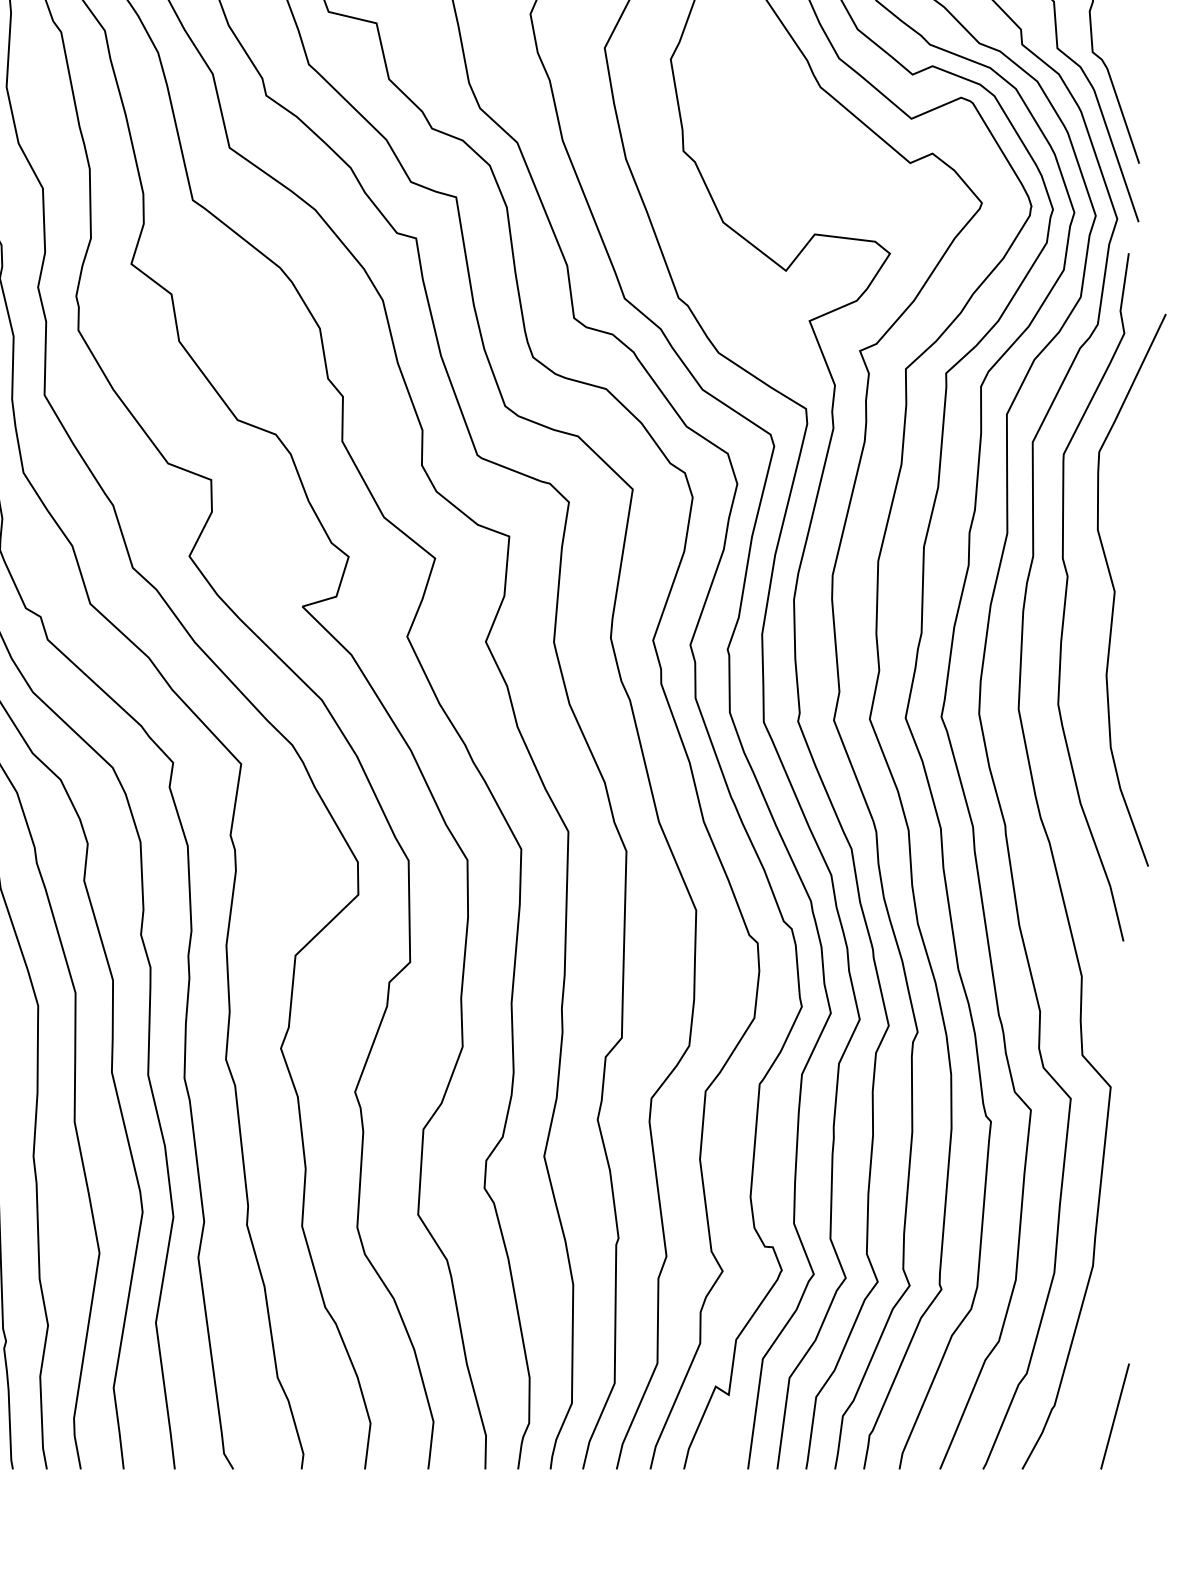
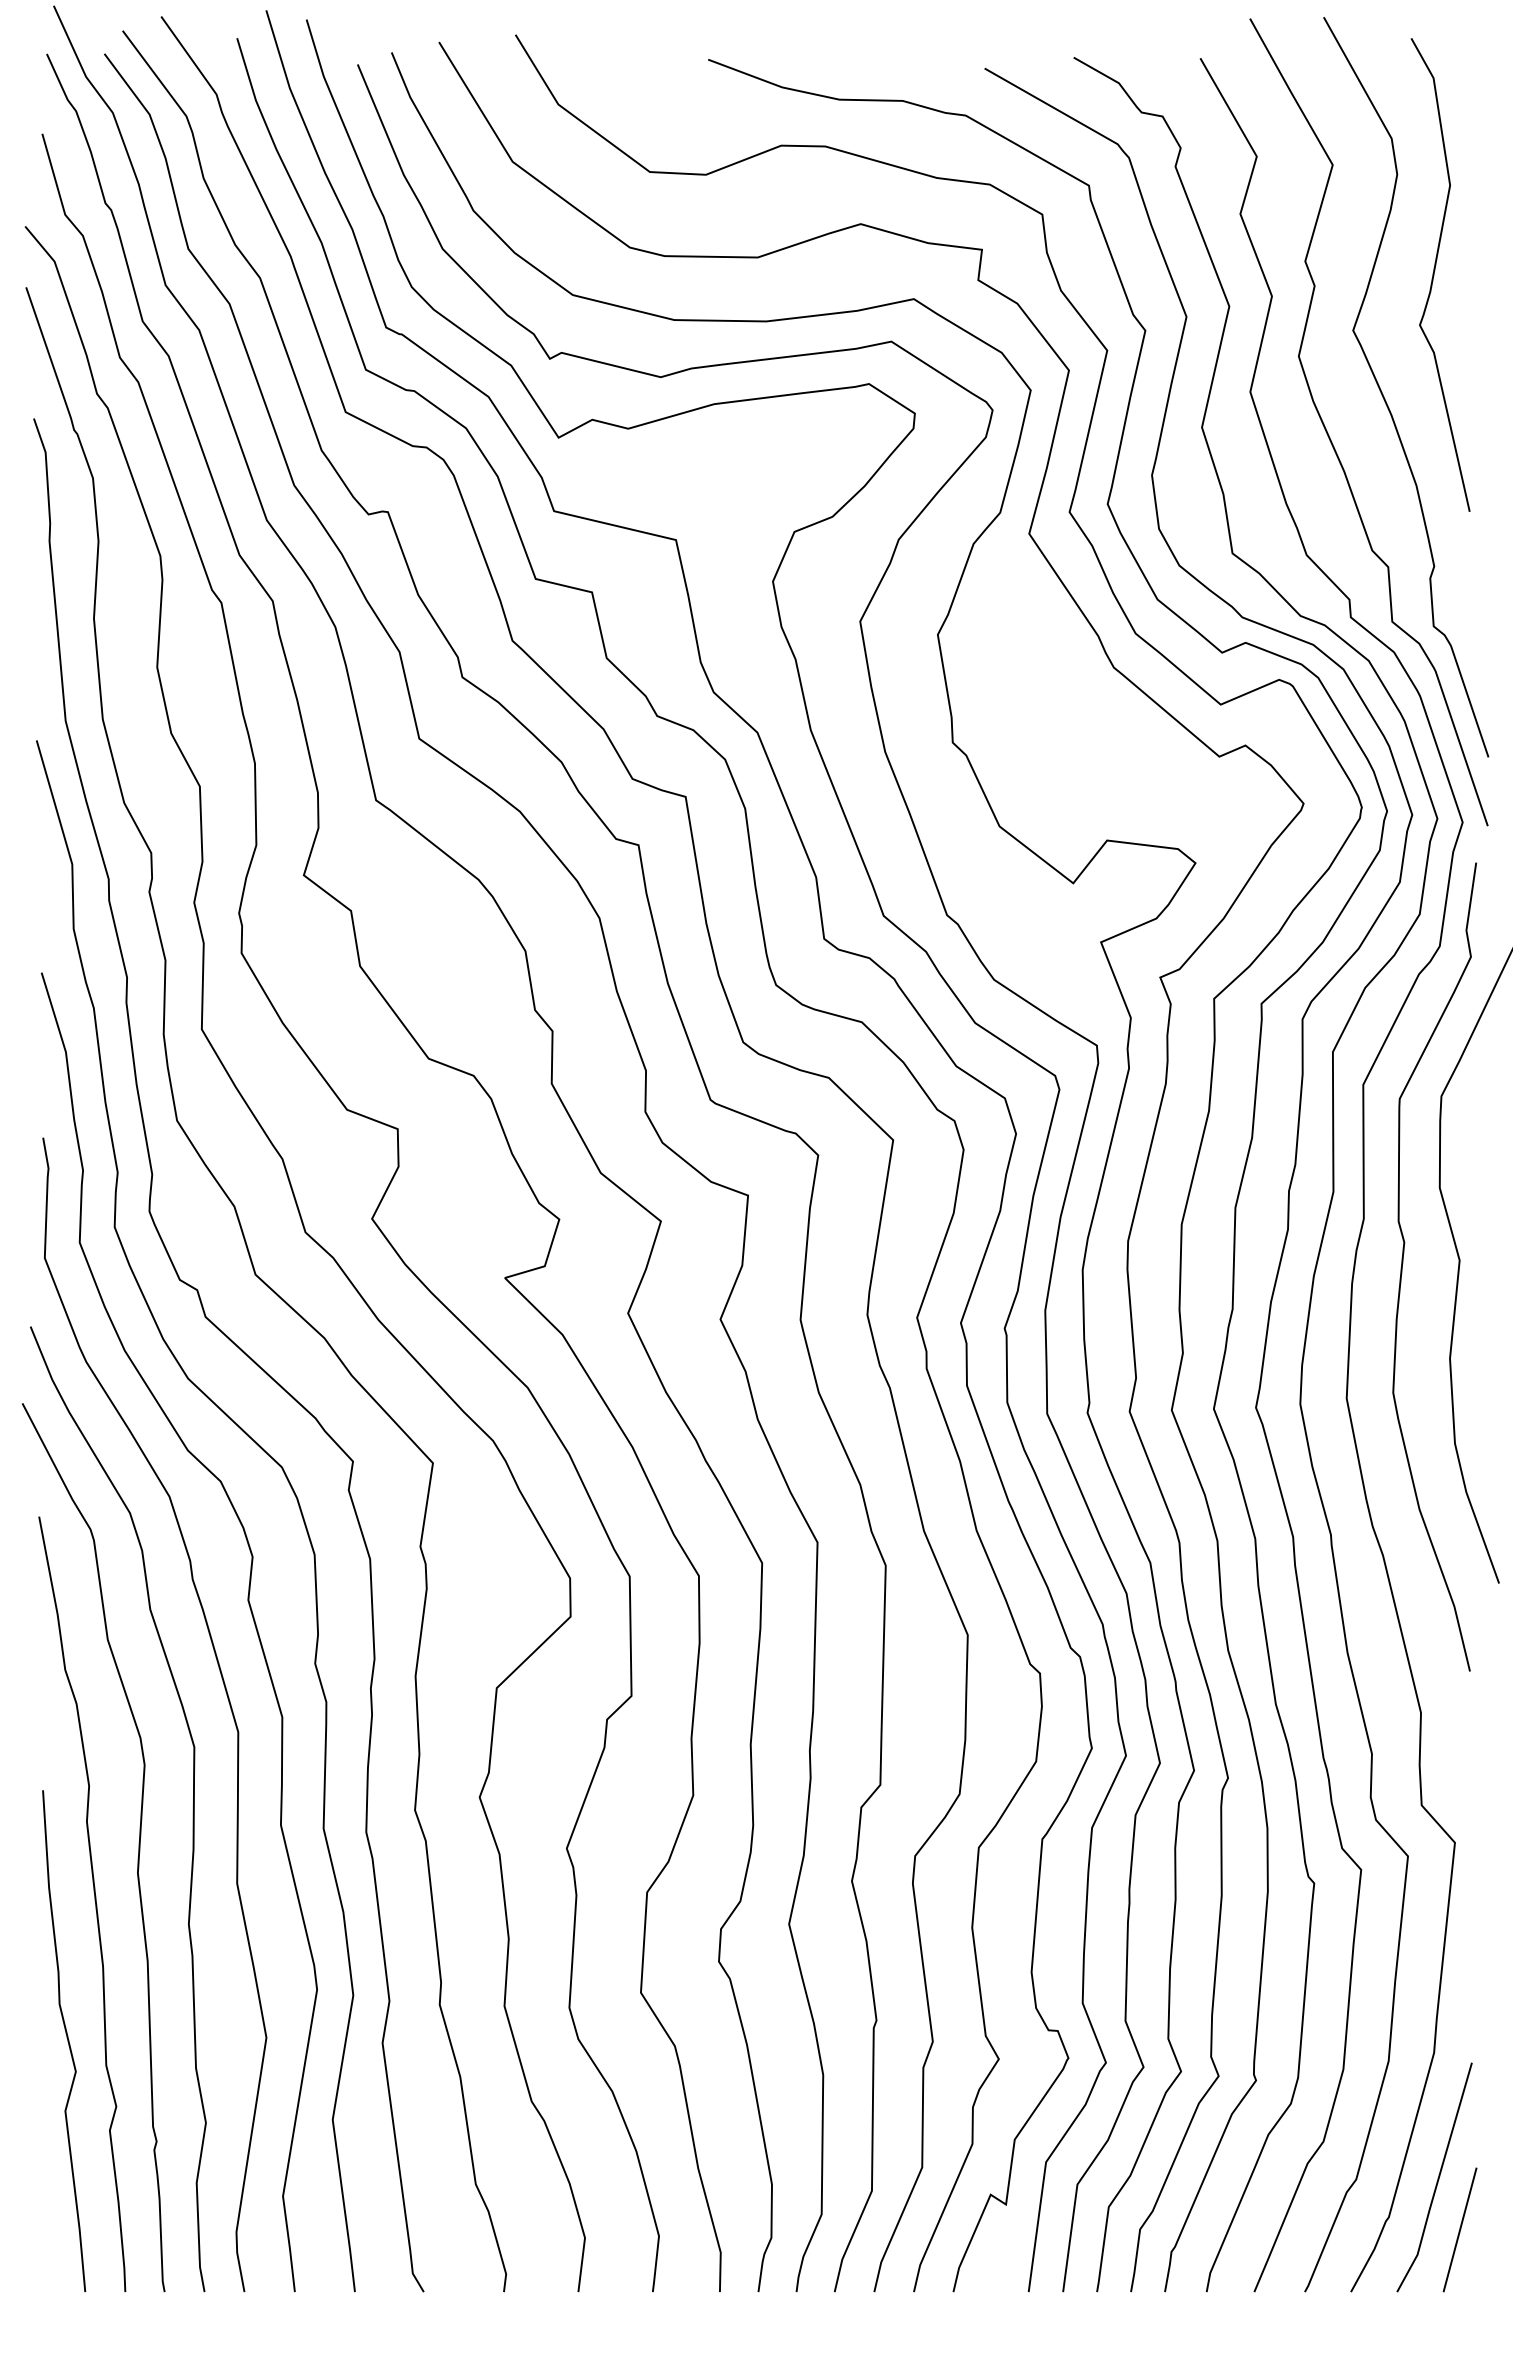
line: (1095, 1372) -> (1437, 2178), added

